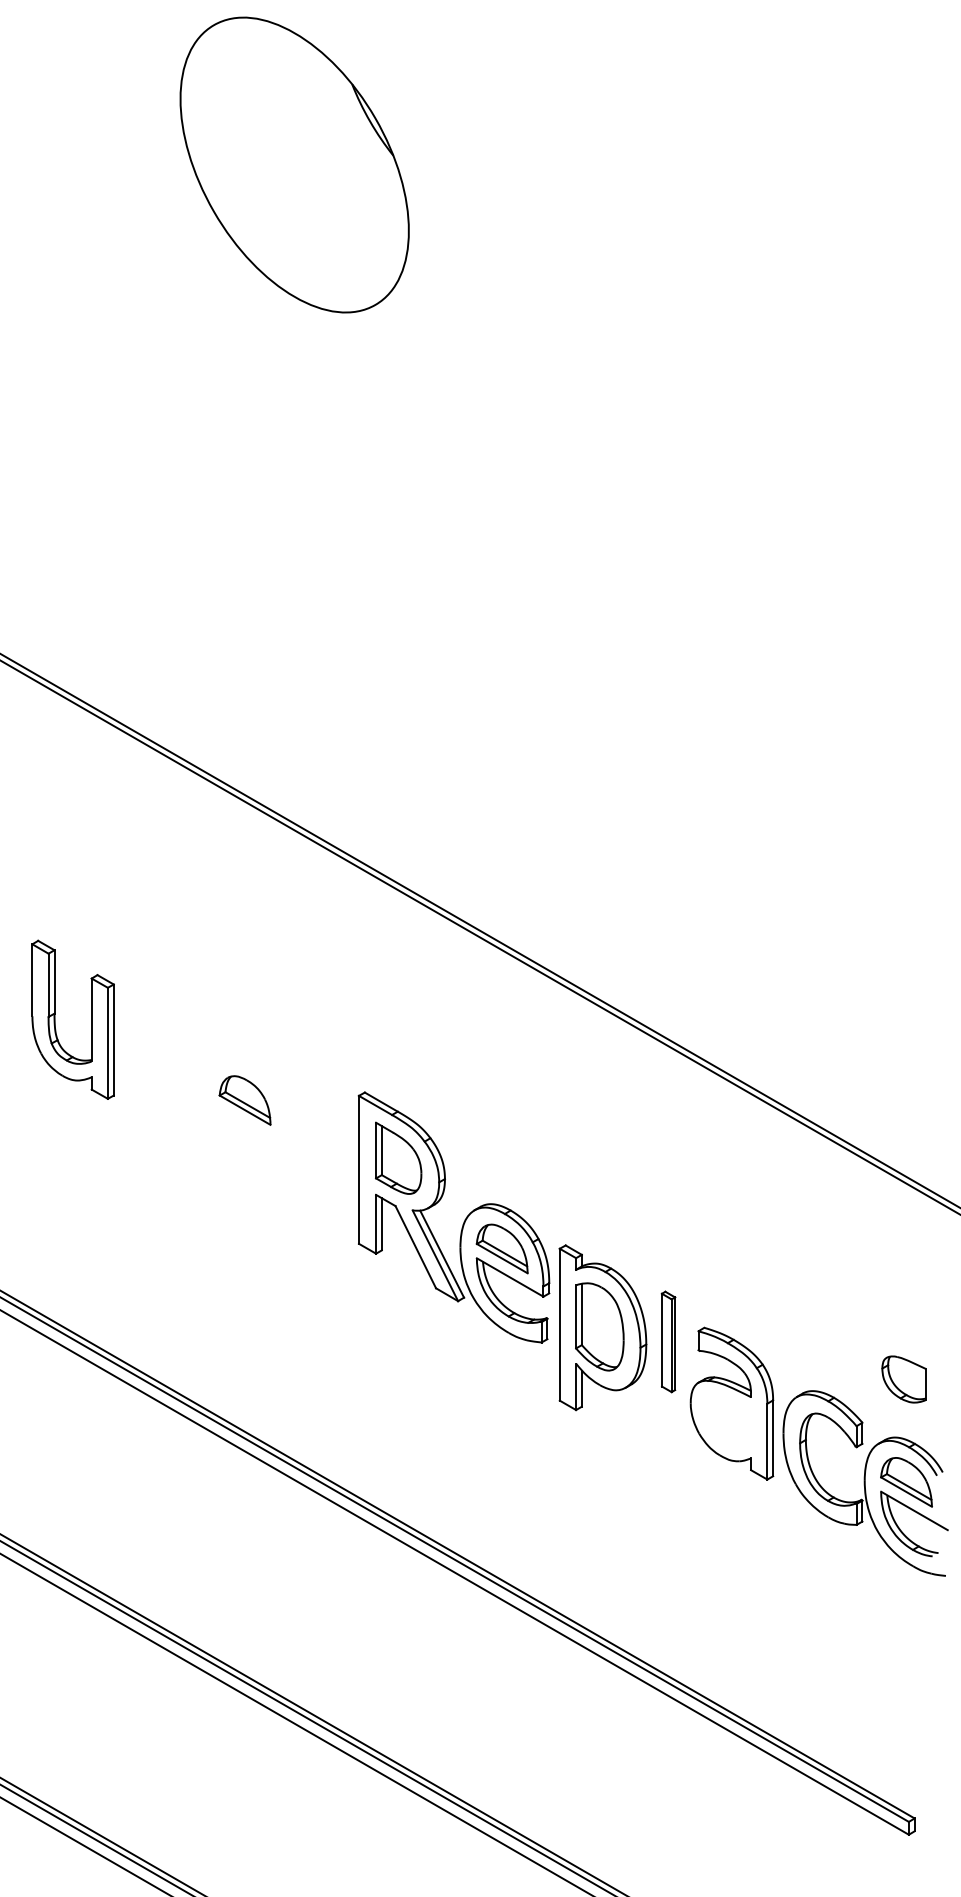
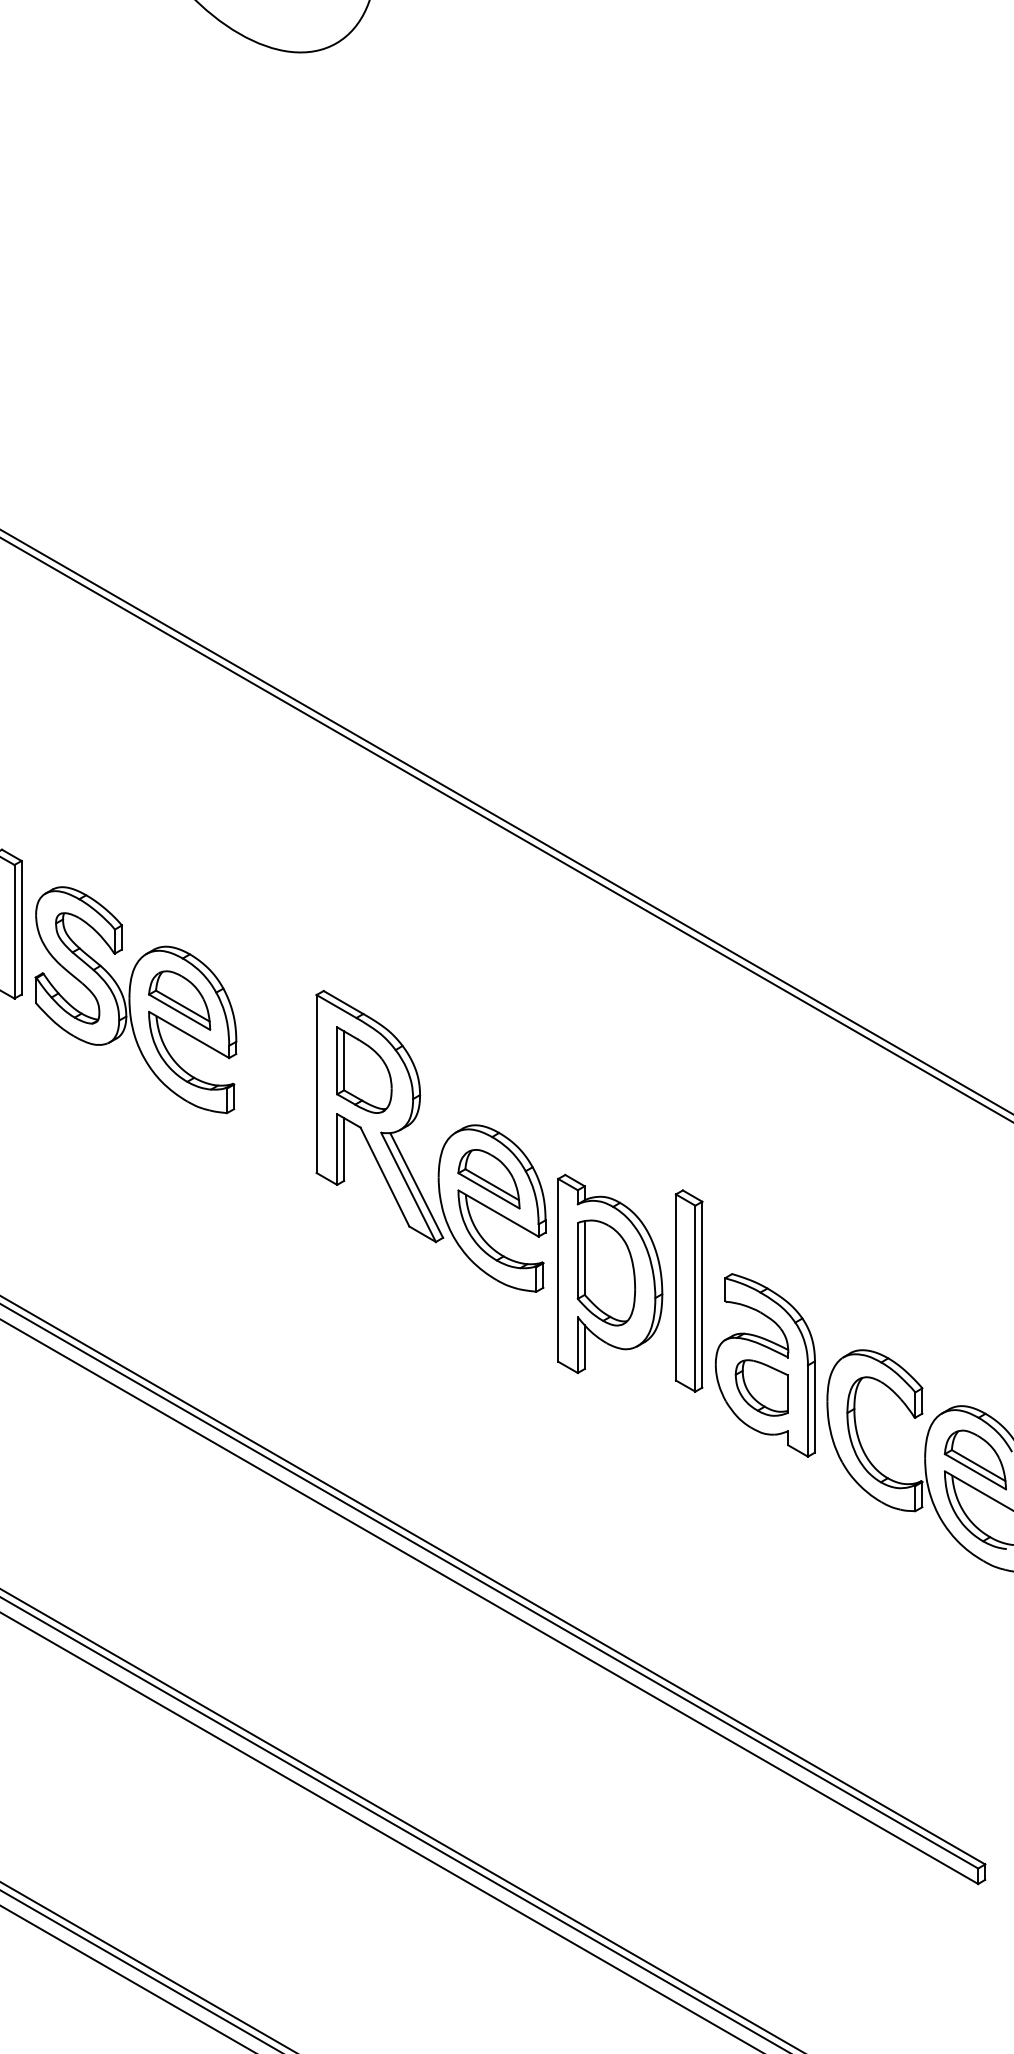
part: (208, 1100) -> (135, 1000), added
part: (668, 1341) -> (689, 1290), size x1.67
part: (903, 1379) -> (761, 1387), moved

